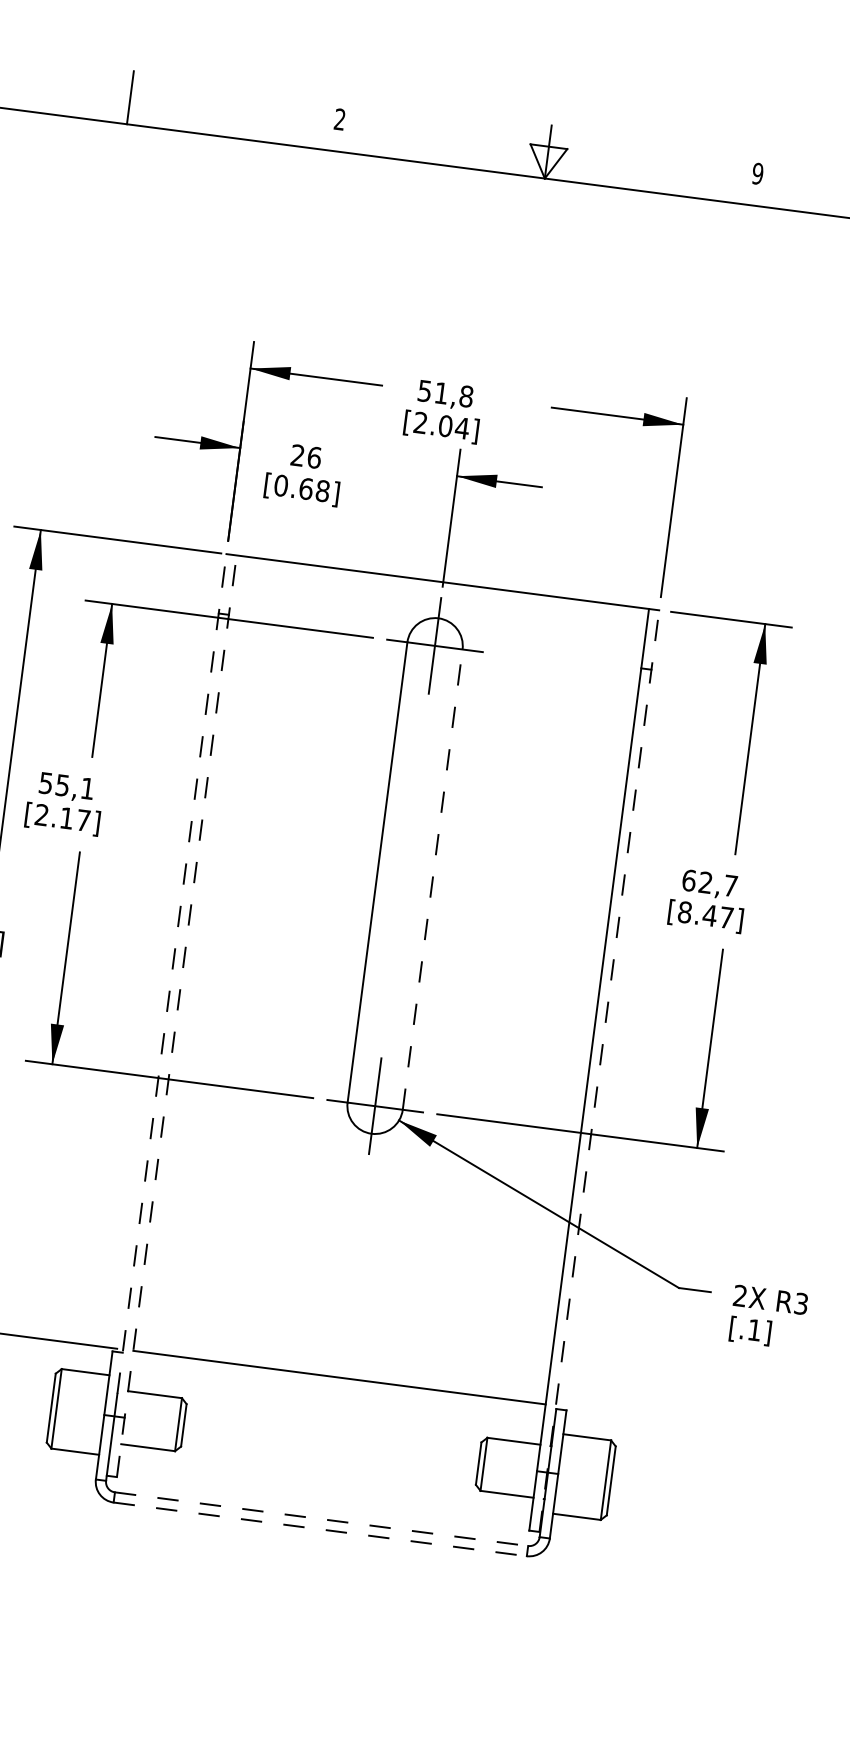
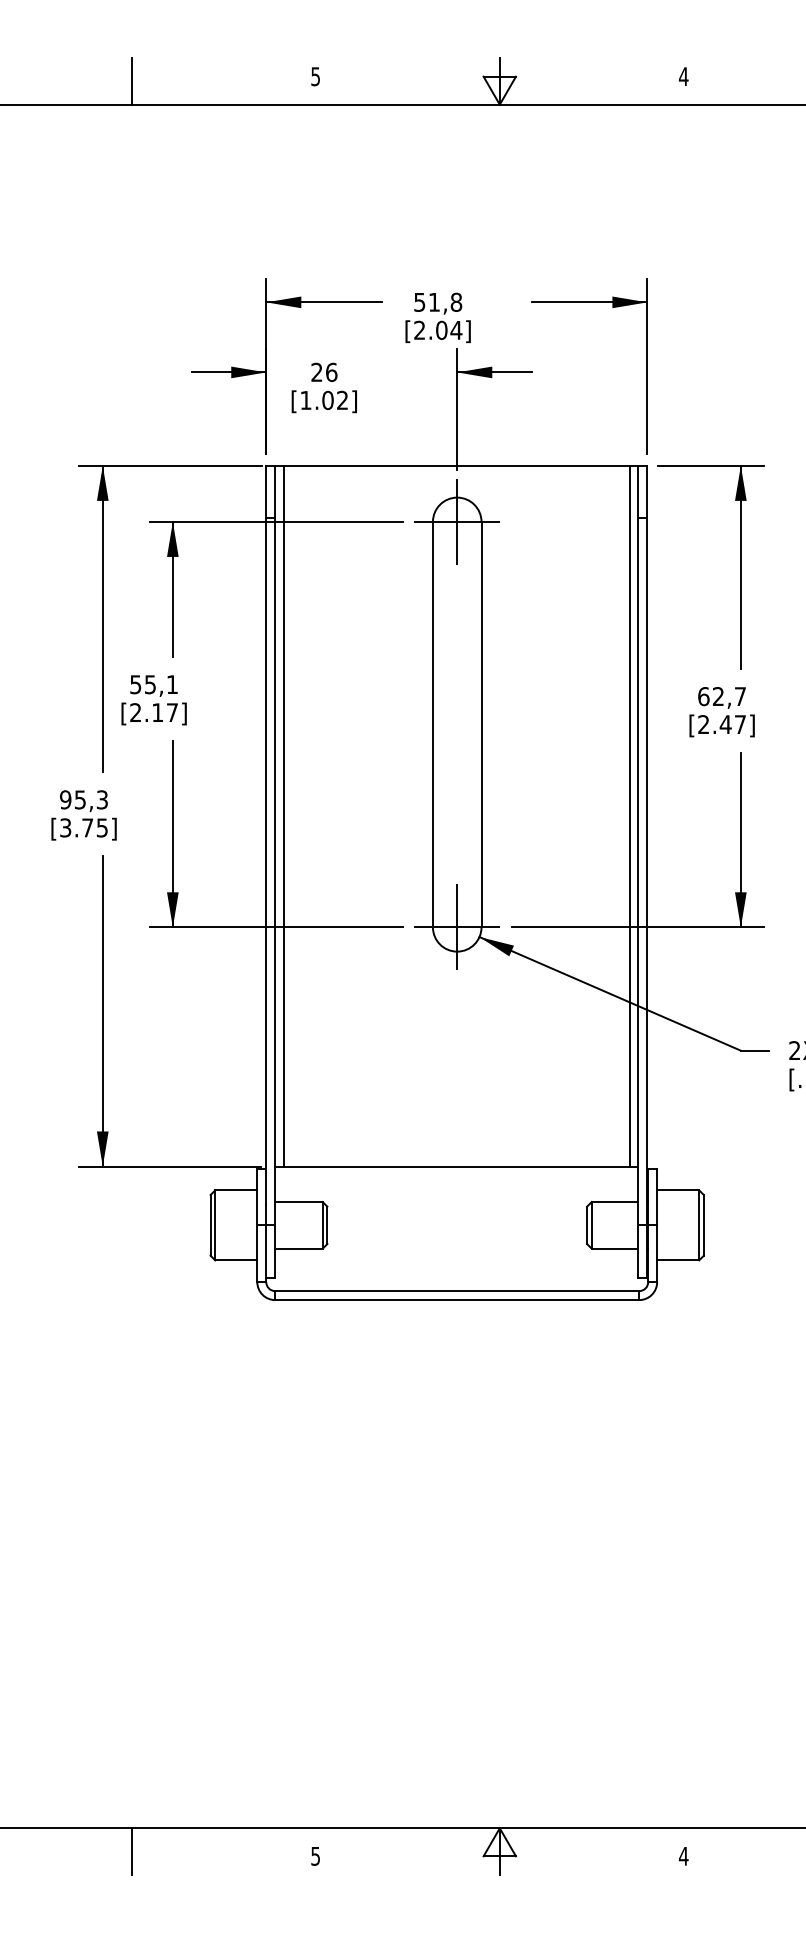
text: (339, 119) -> (315, 76), 2 -> 5
text: (757, 173) -> (683, 76), 9 -> 4
text: (302, 488) -> (324, 400), [0.68] -> [1.02]
line: (432, 879) -> (481, 724), dashed -> solid
text: (684, 912) -> (703, 724), [8.47] -> [2.47]
line: (195, 953) -> (284, 815), added
line: (172, 973) -> (266, 835), dashed -> solid
line: (587, 1004) -> (629, 815), added
line: (177, 1015) -> (275, 871), dashed -> solid
line: (599, 1070) -> (647, 871), dashed -> solid
line: (321, 1519) -> (457, 1291), dashed -> solid
line: (320, 1529) -> (457, 1300), dashed -> solid

